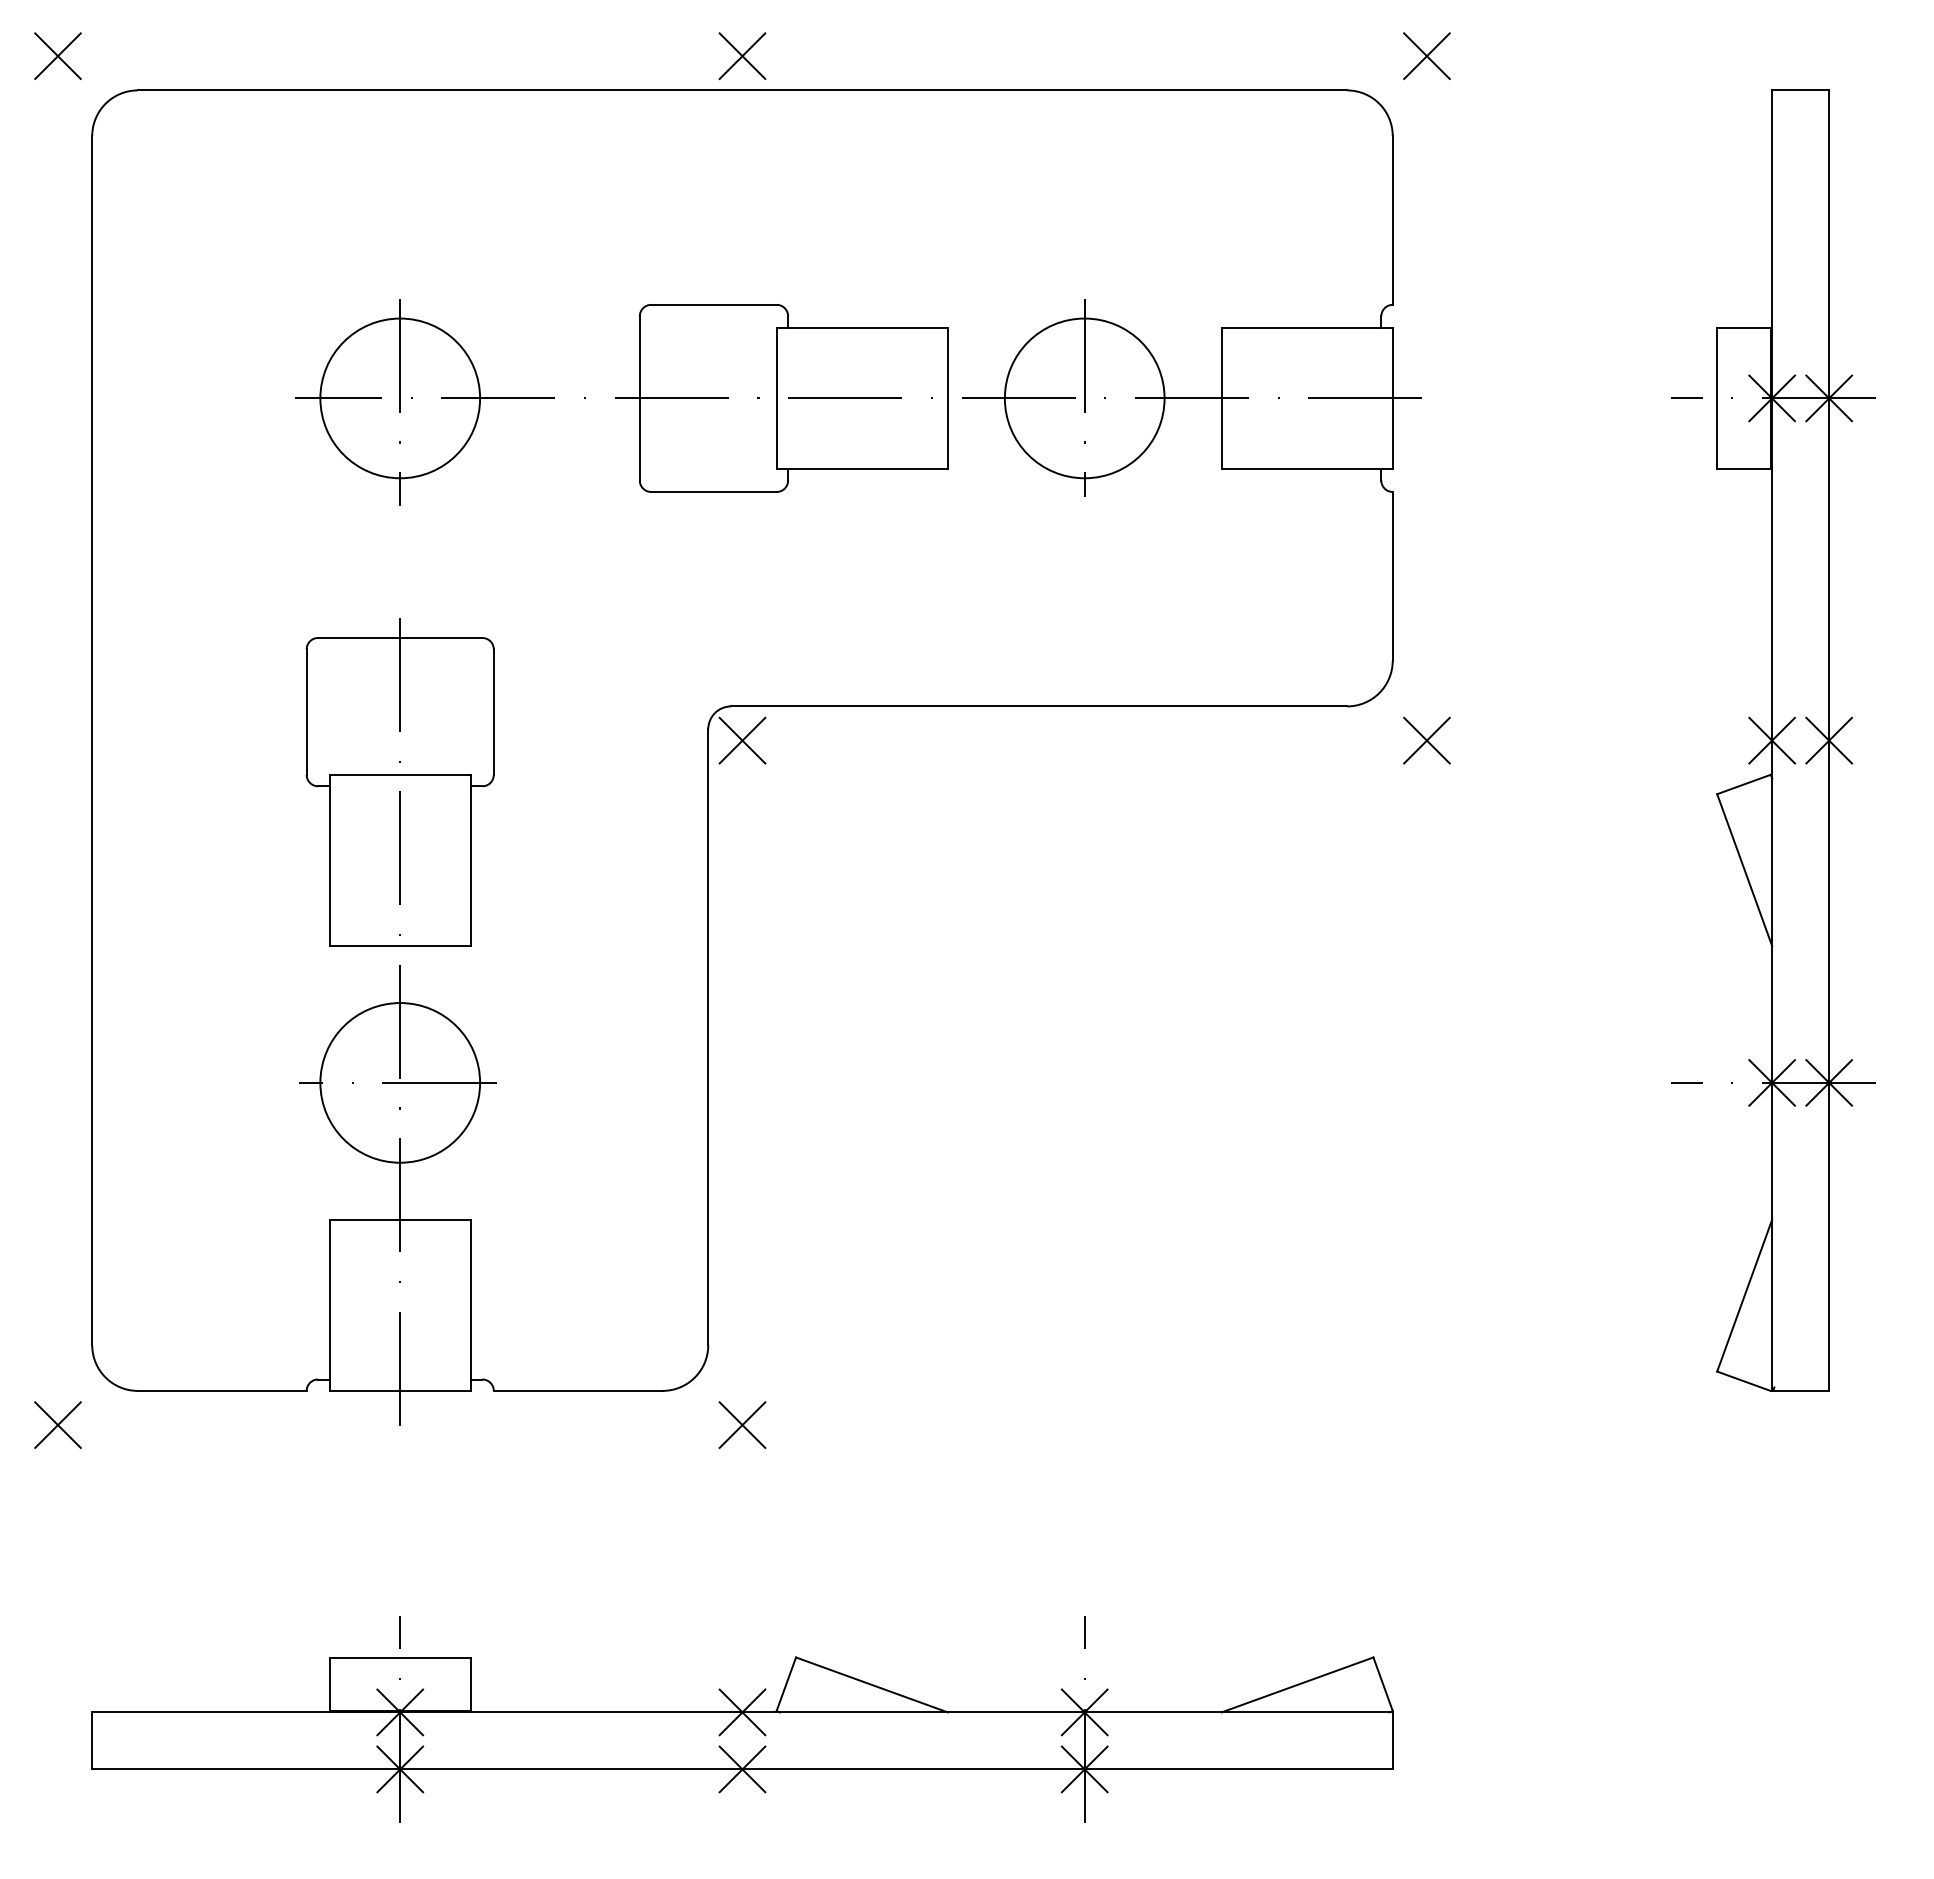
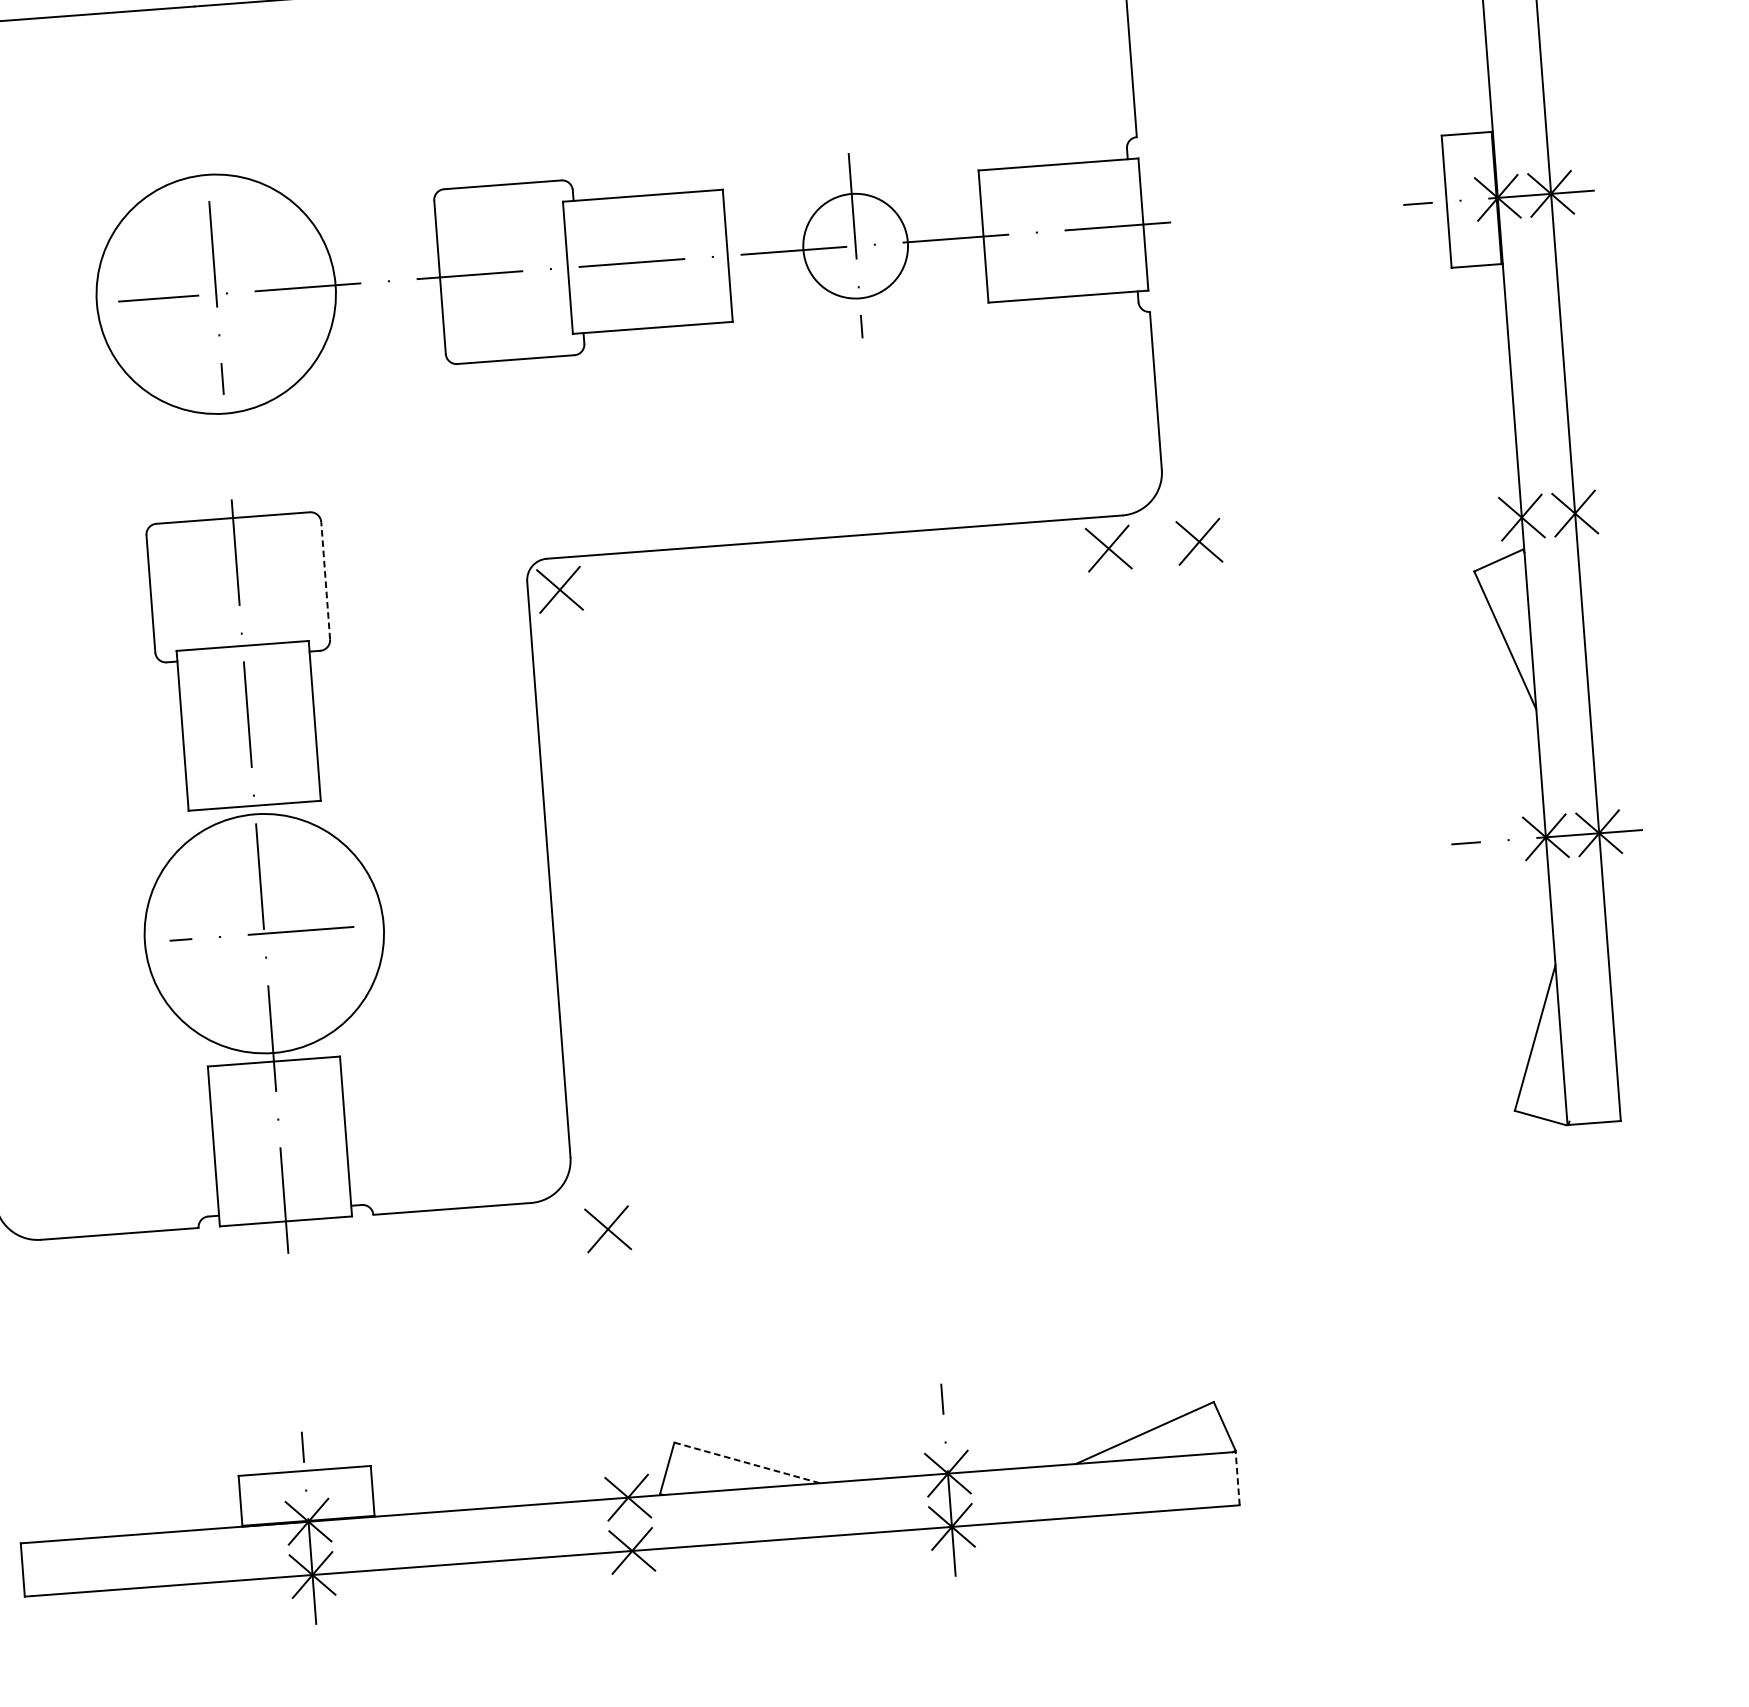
circle: (400, 398) -> (216, 294), size x1.6
circle: (1084, 398) -> (855, 246), size x0.7
line: (493, 712) -> (325, 581), solid -> dashed
part: (1329, 740) -> (1108, 548), added
circle: (400, 1082) -> (264, 933), size x1.6
line: (871, 1684) -> (746, 1462), solid -> dashed
line: (1392, 1740) -> (1237, 1478), solid -> dashed

